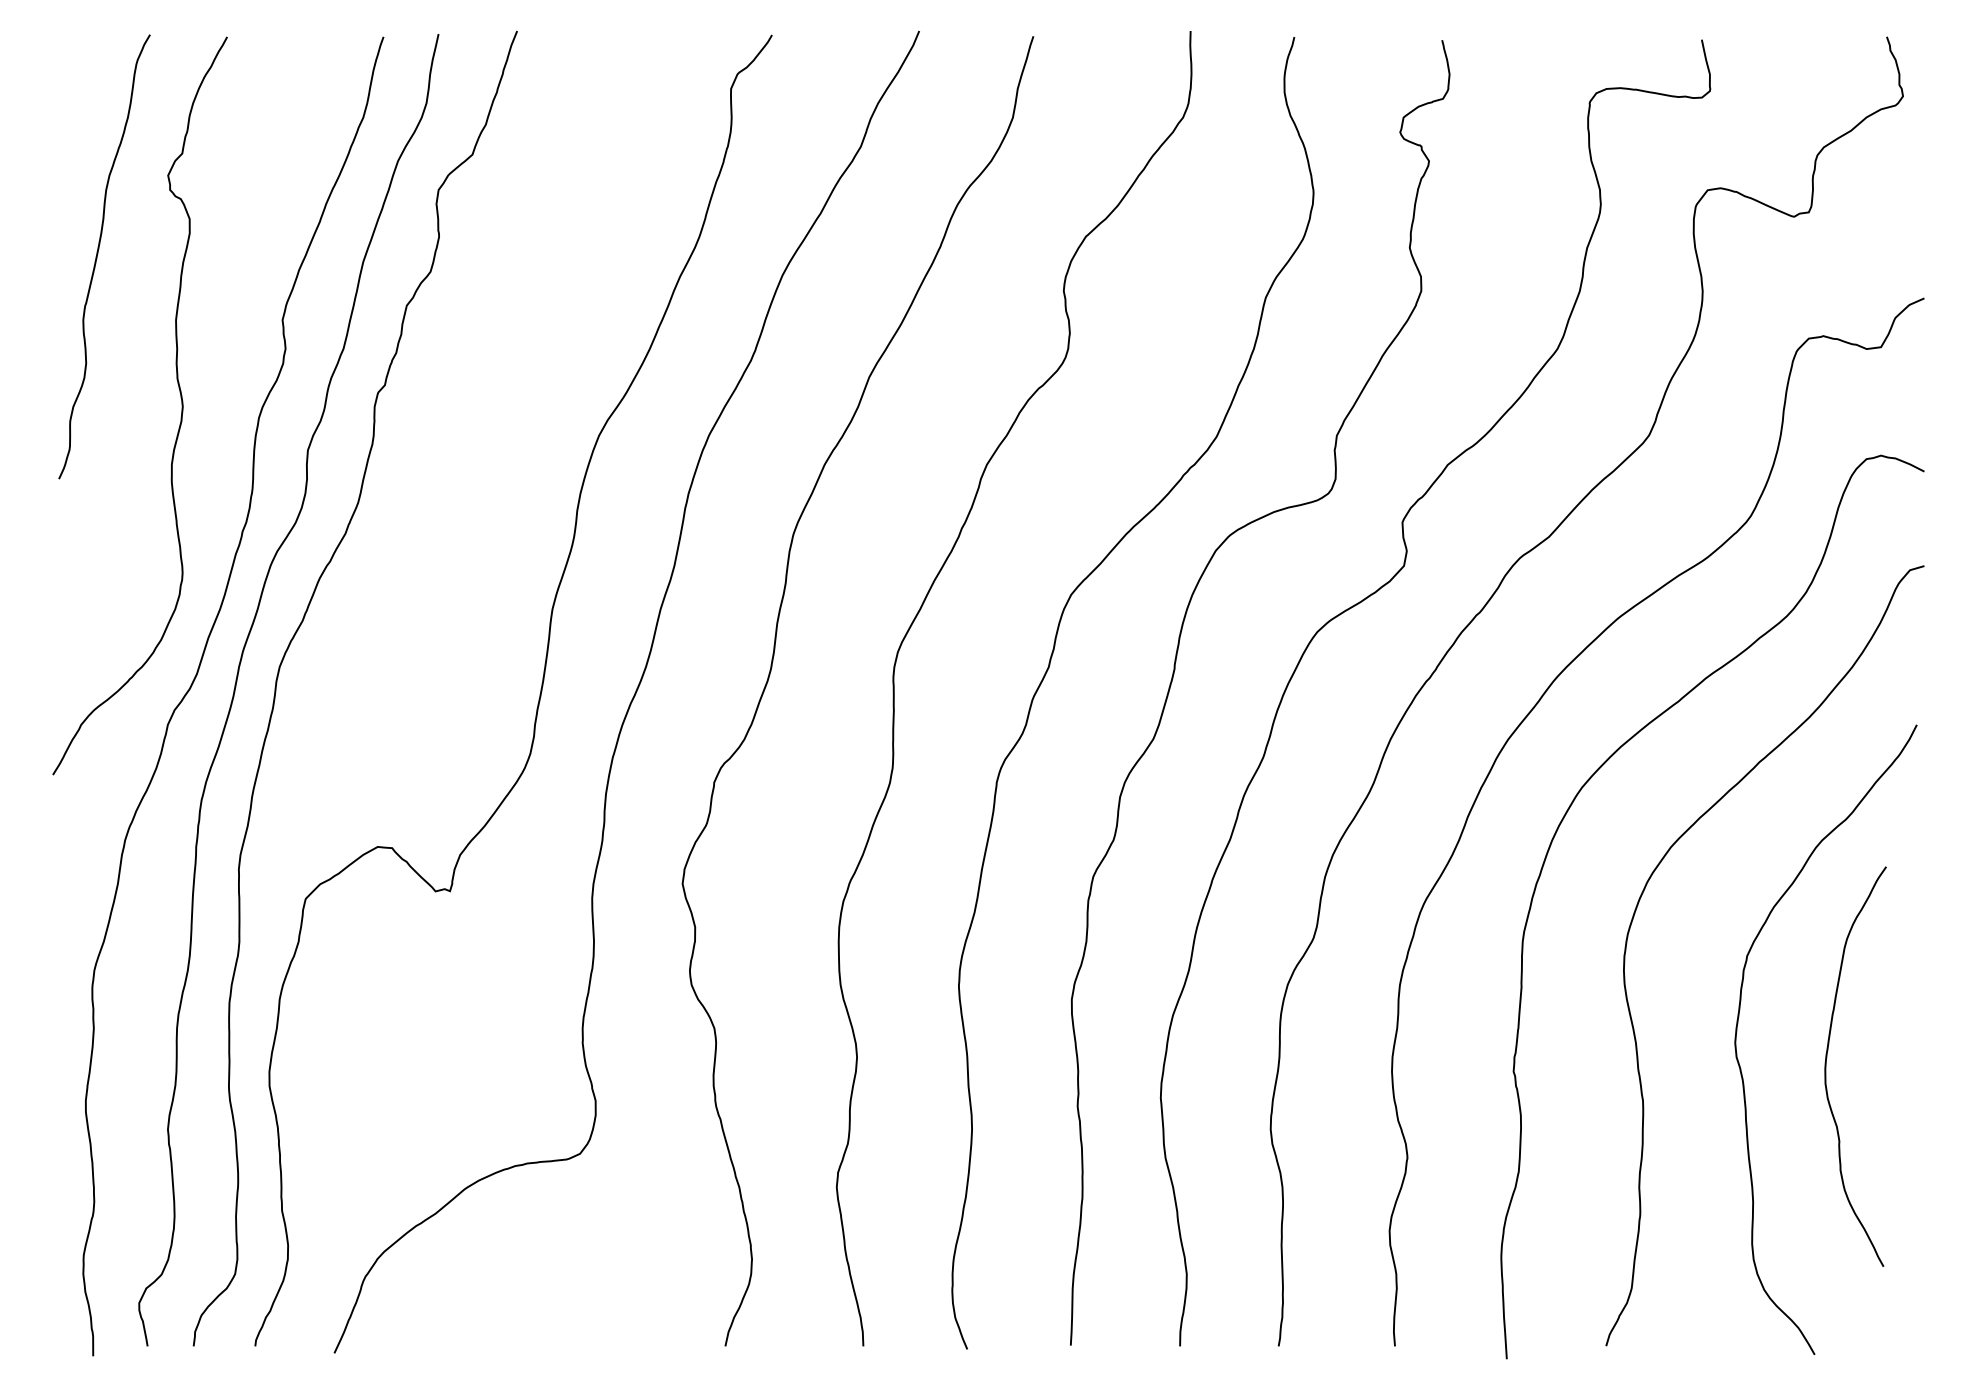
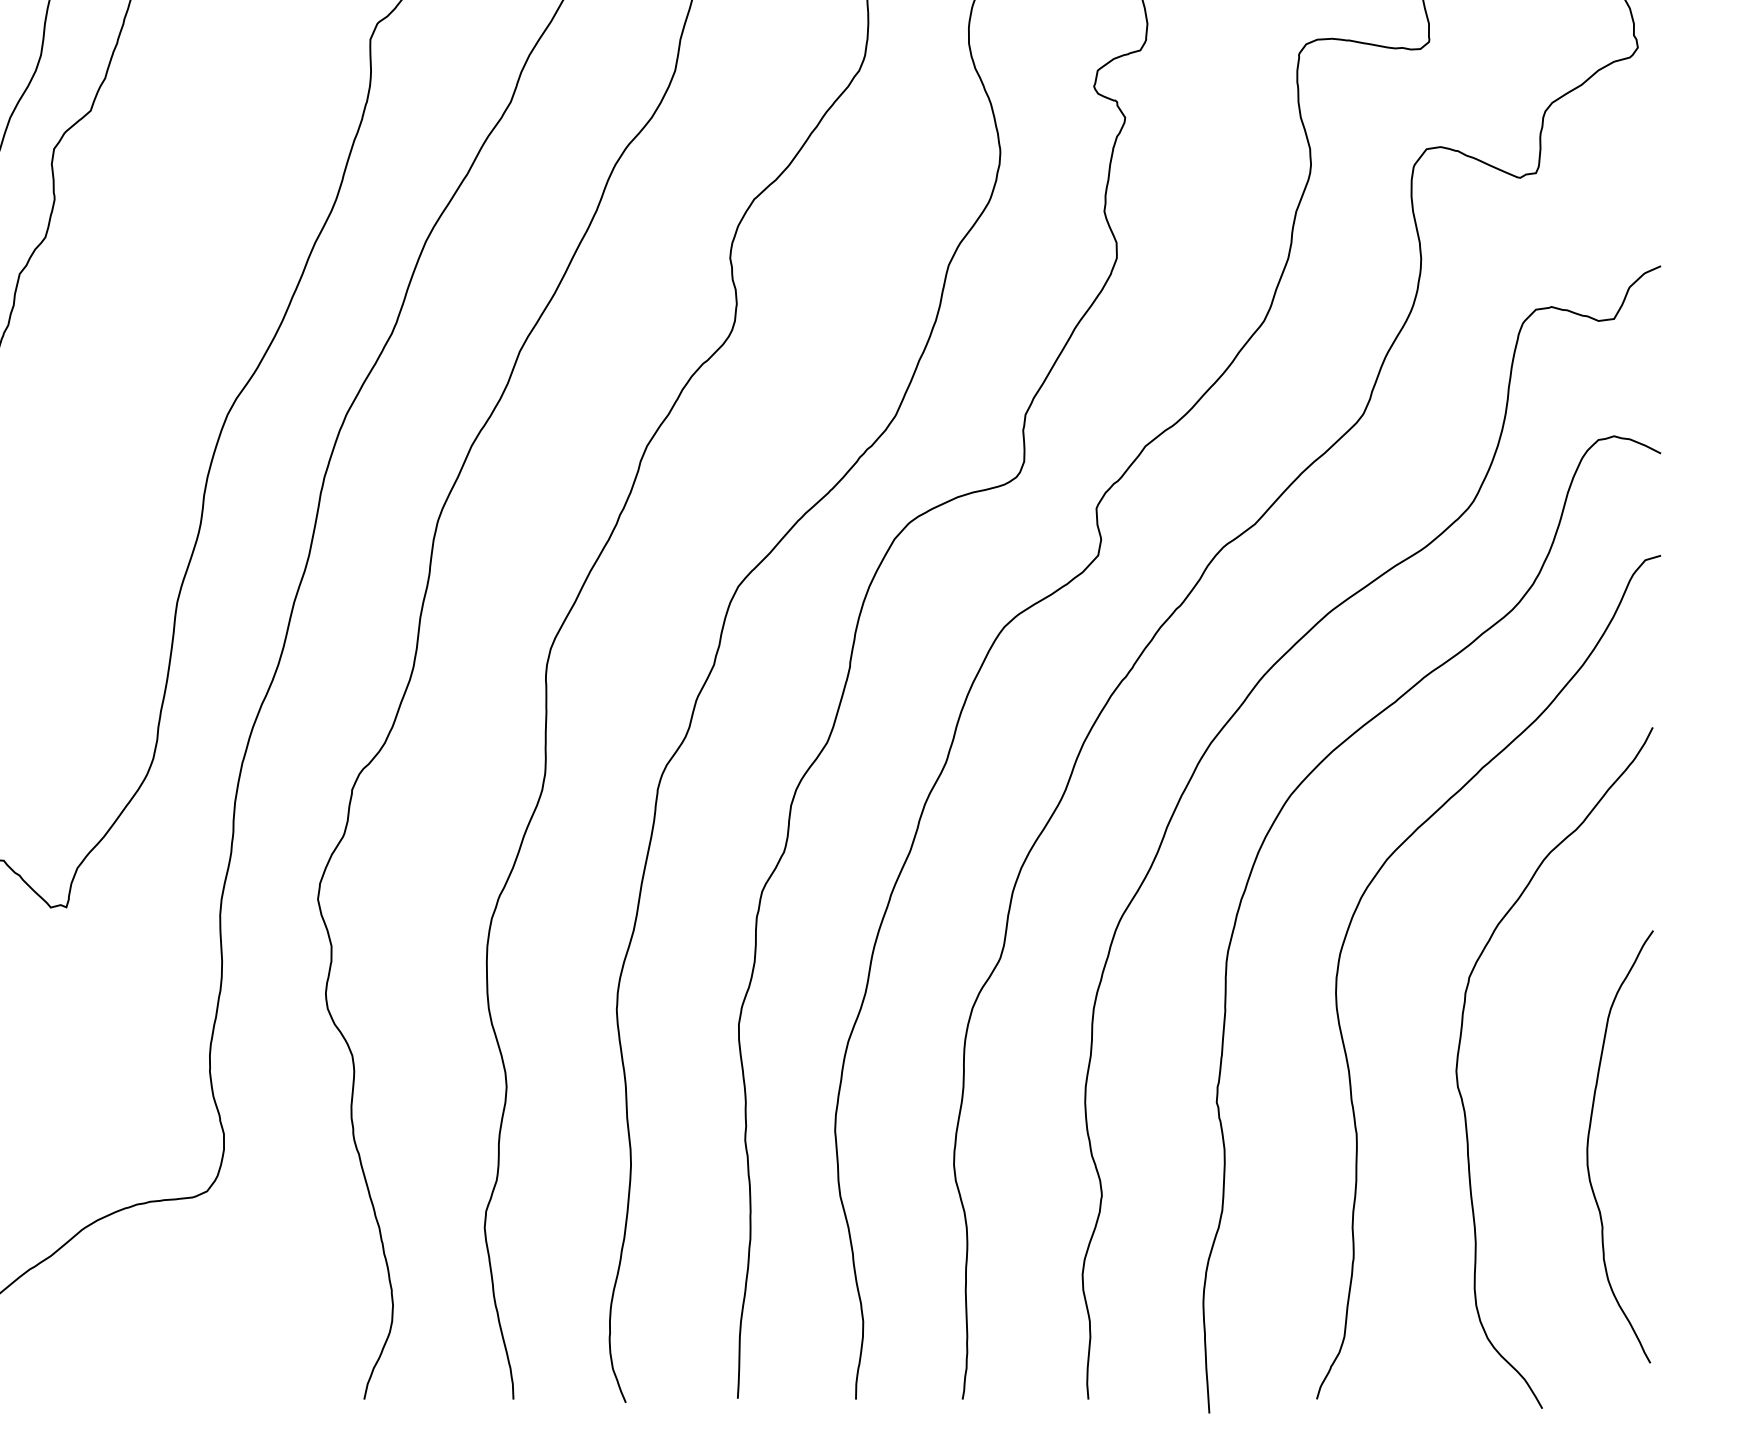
curve: (1826, 1066) -> (1588, 1146), moved

